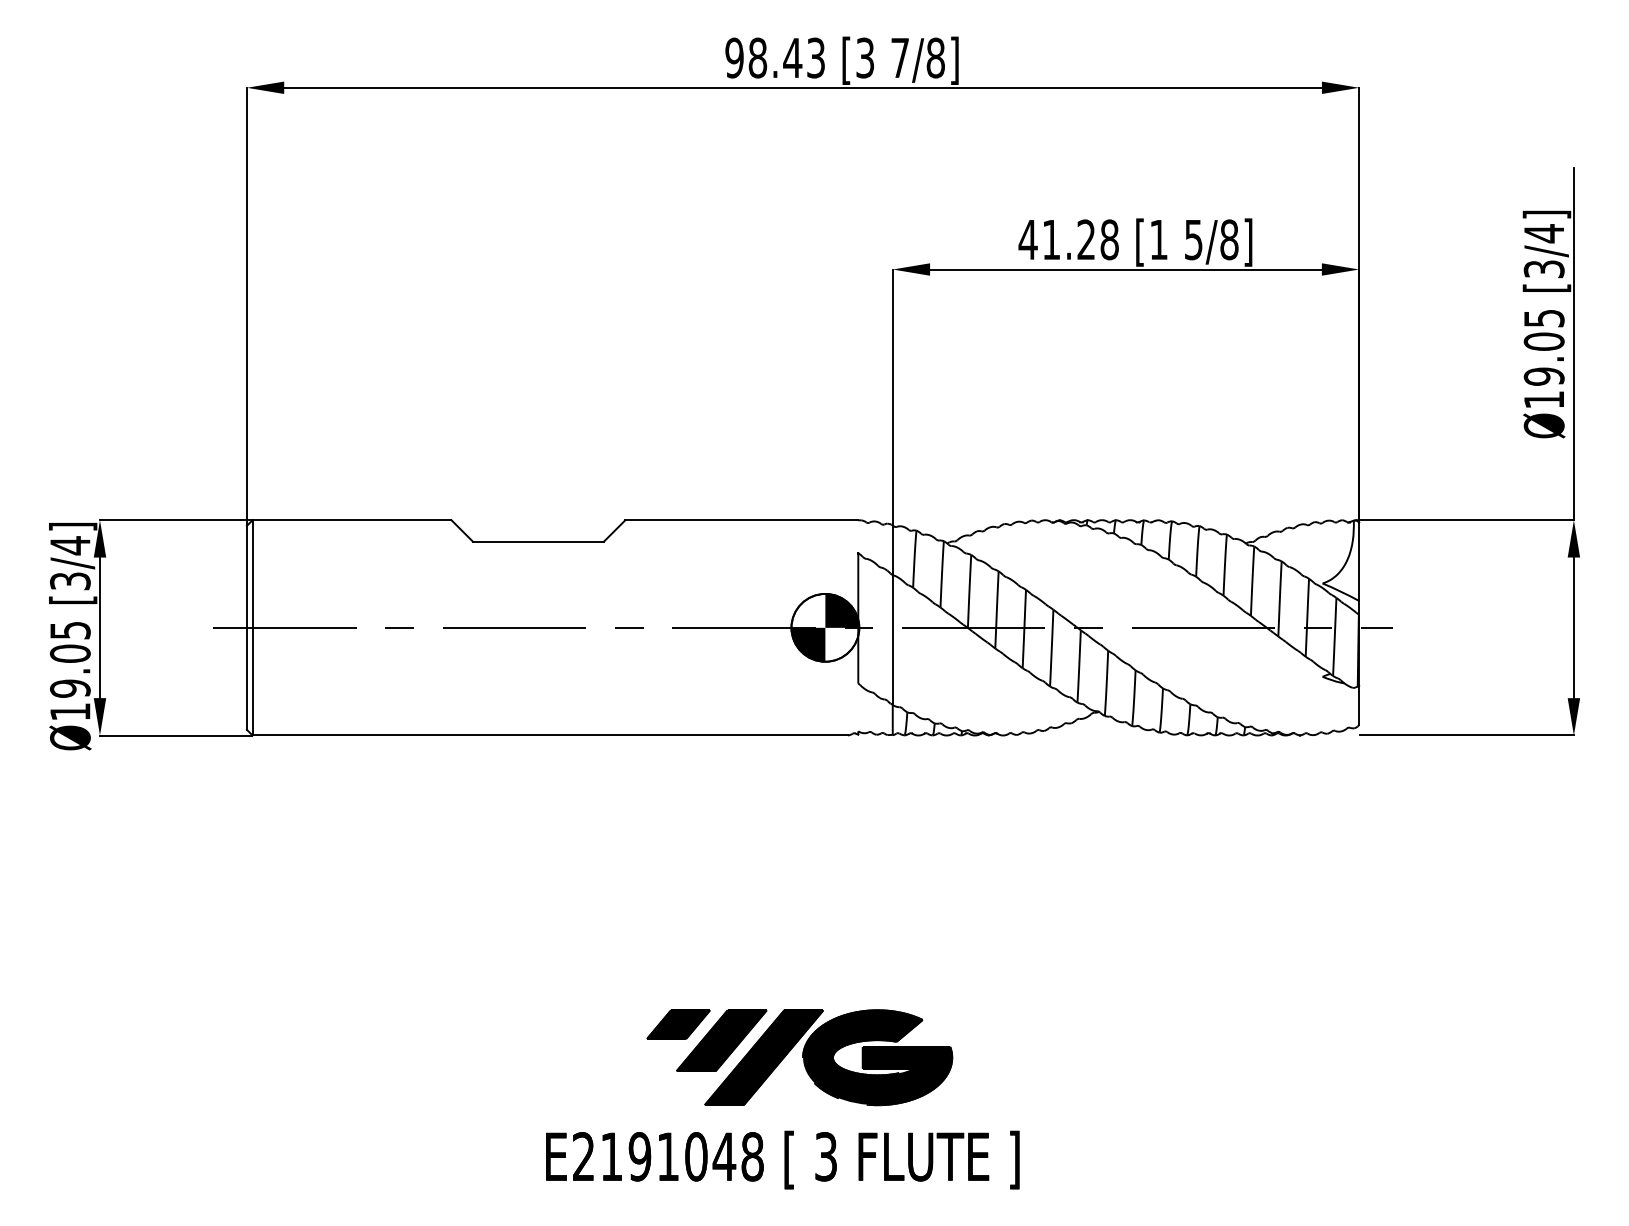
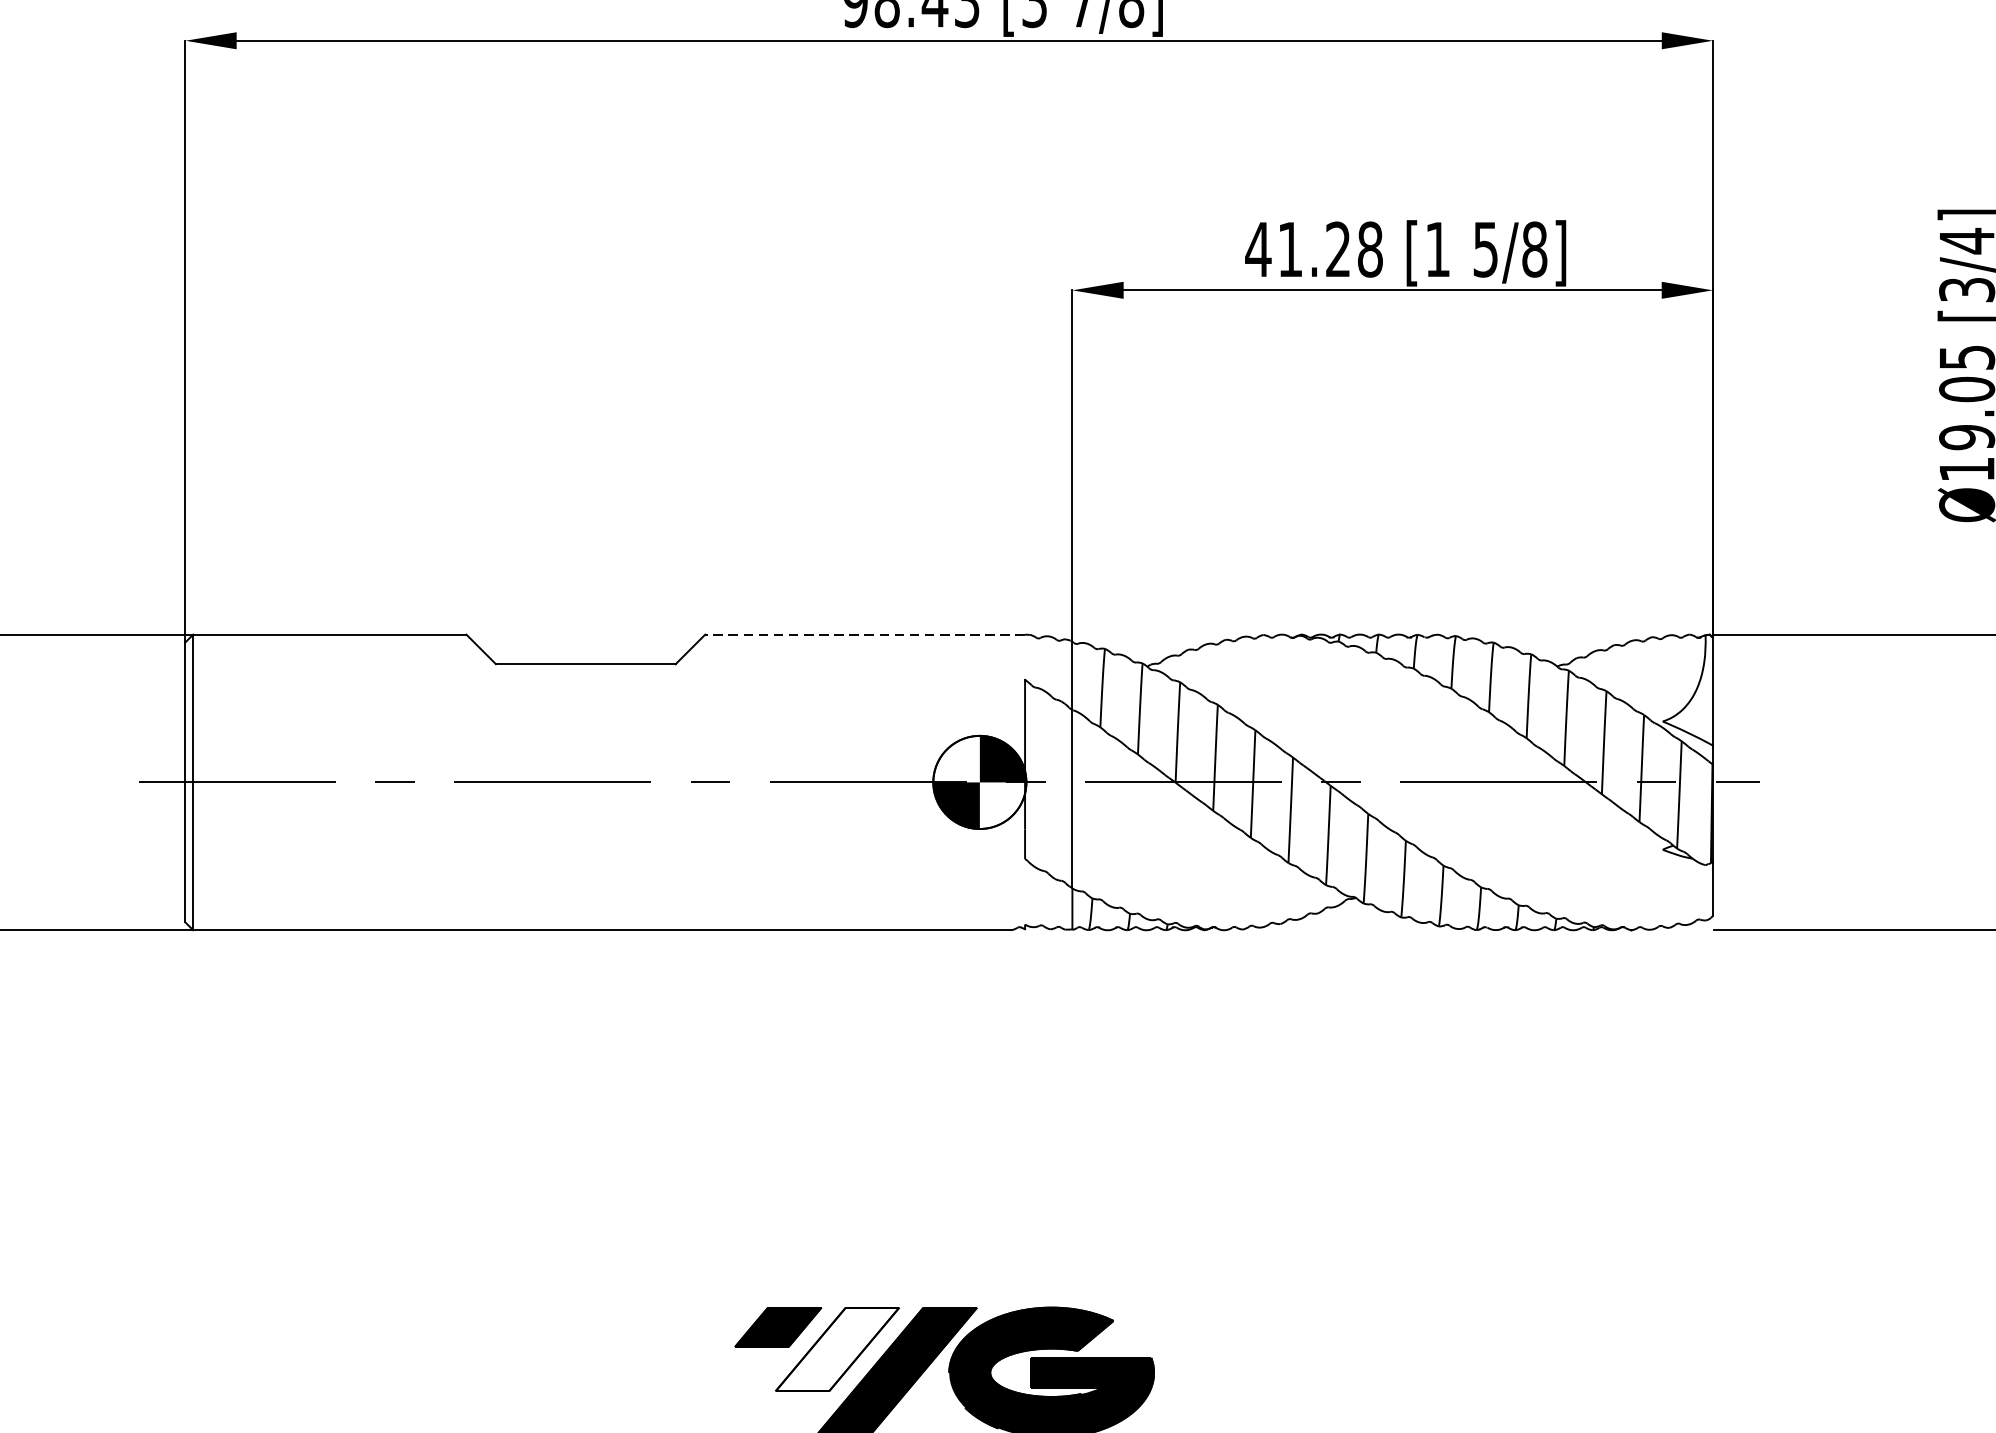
line: (741, 520) -> (864, 635), solid -> dashed
fill: (721, 1040) -> (837, 1349), removed

